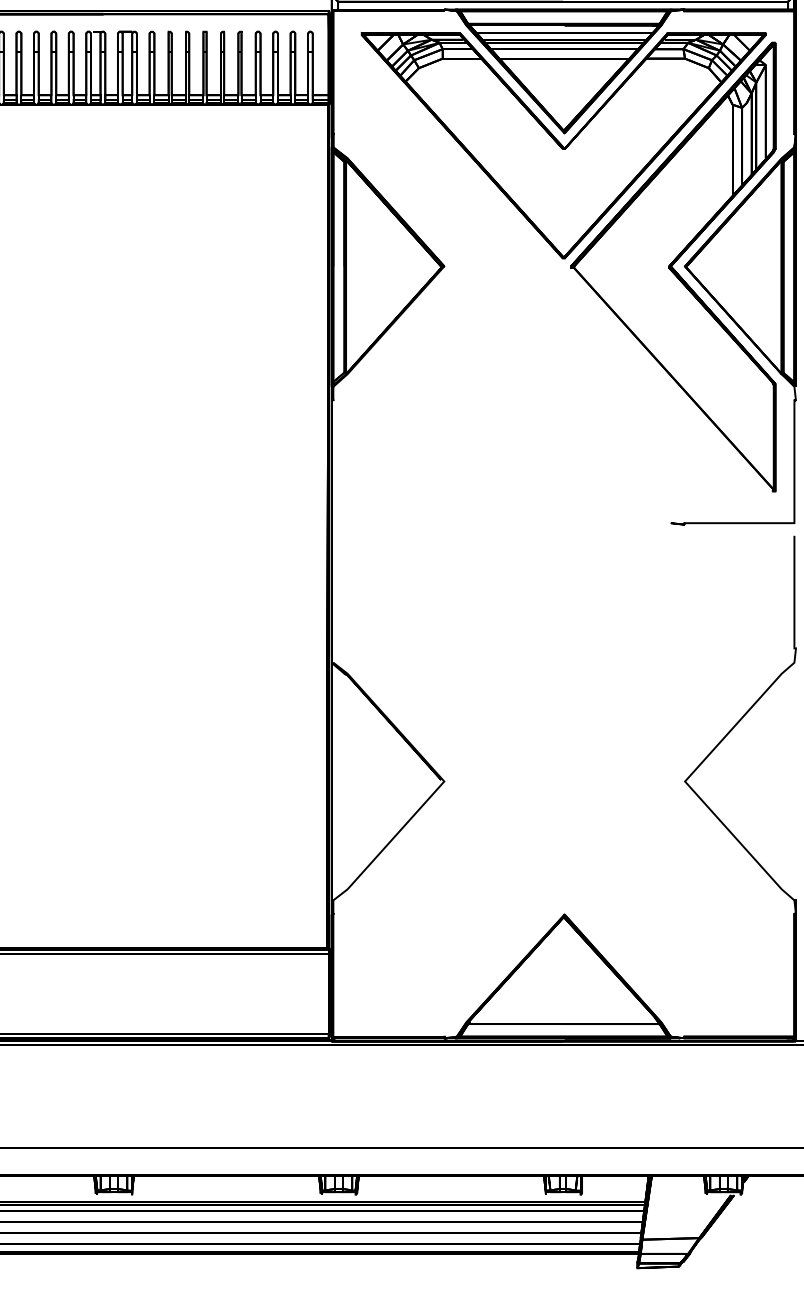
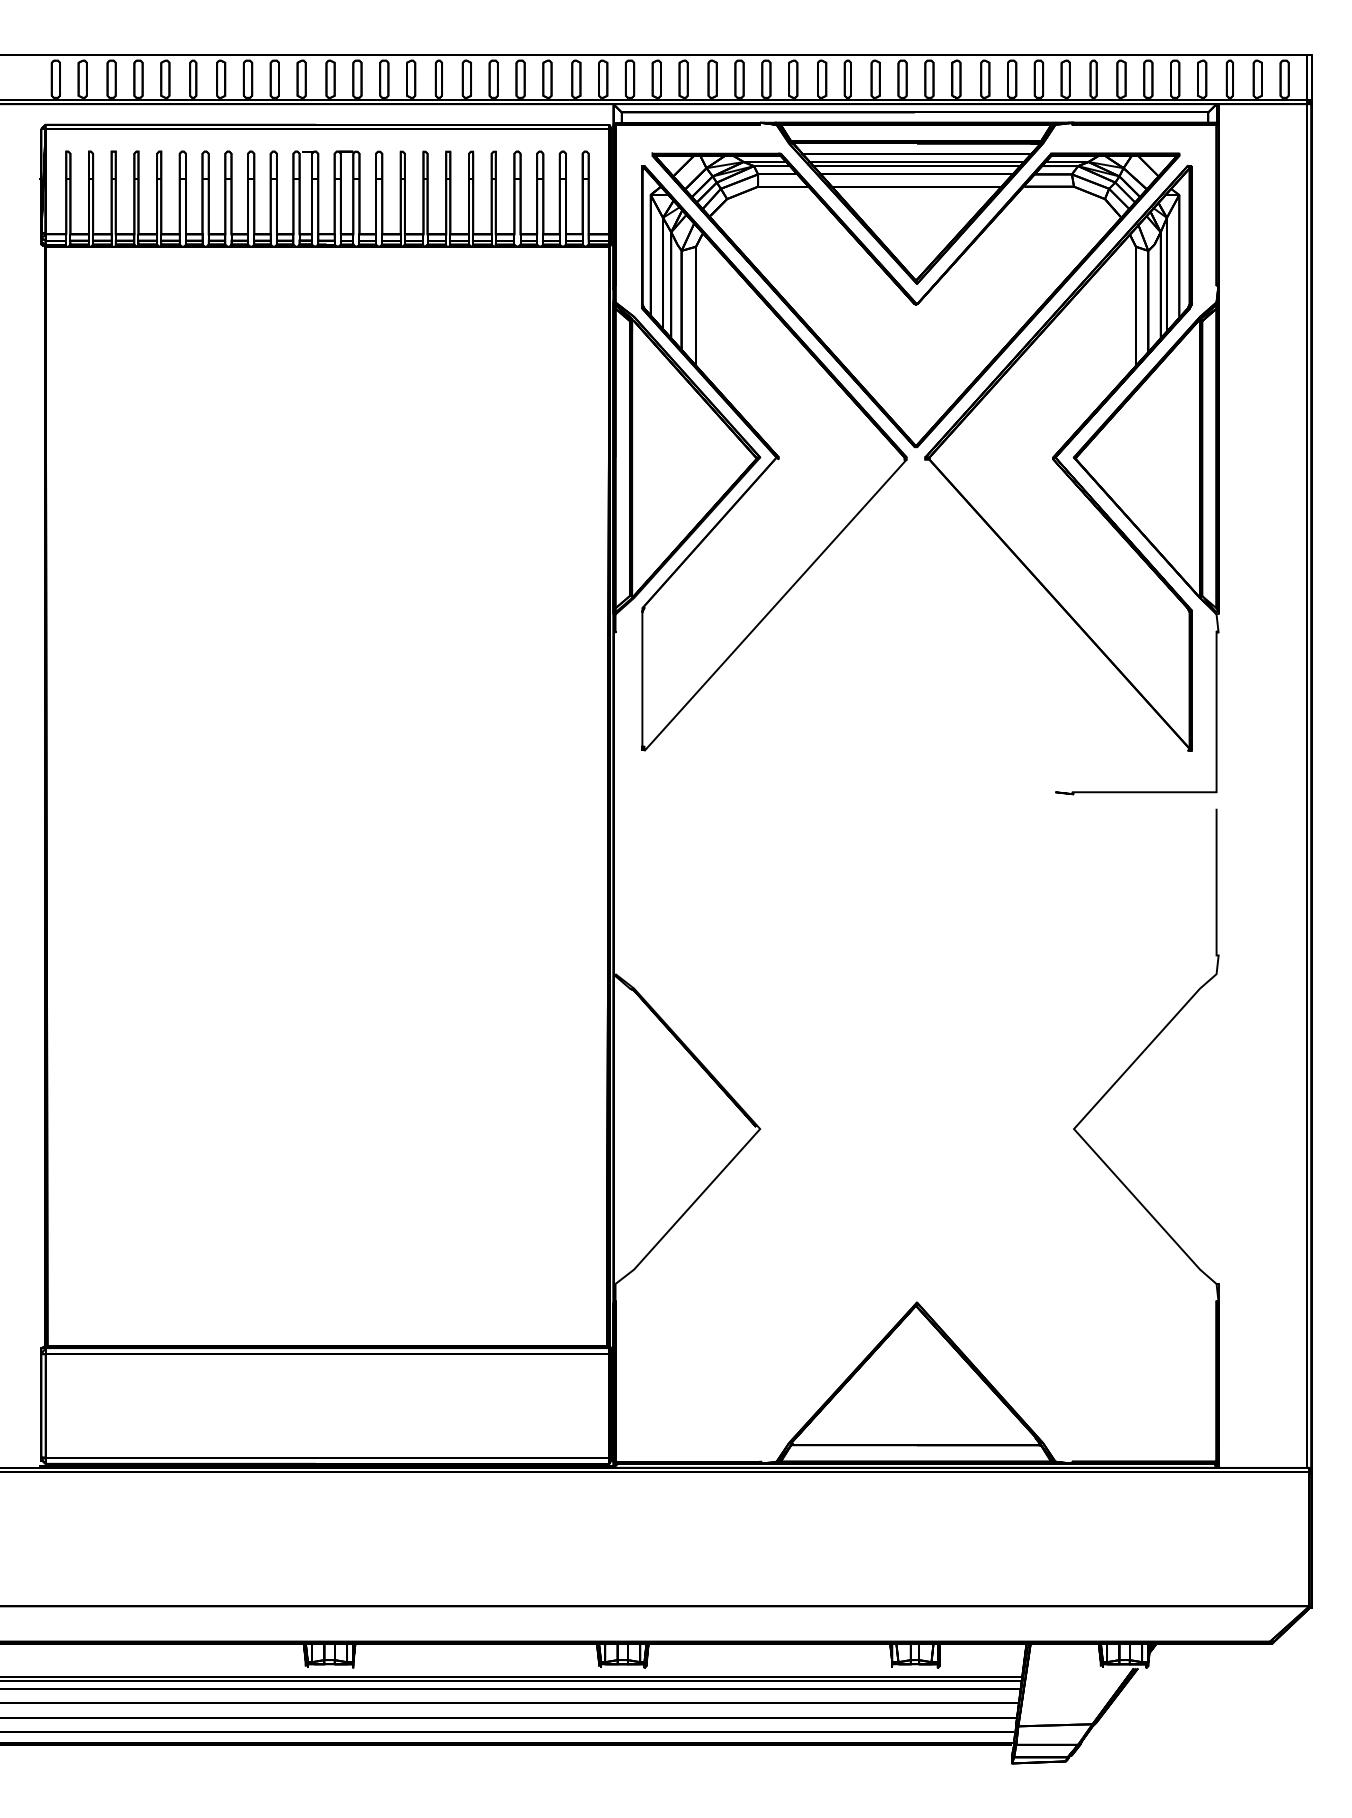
part: (455, 267) -> (774, 458), added

